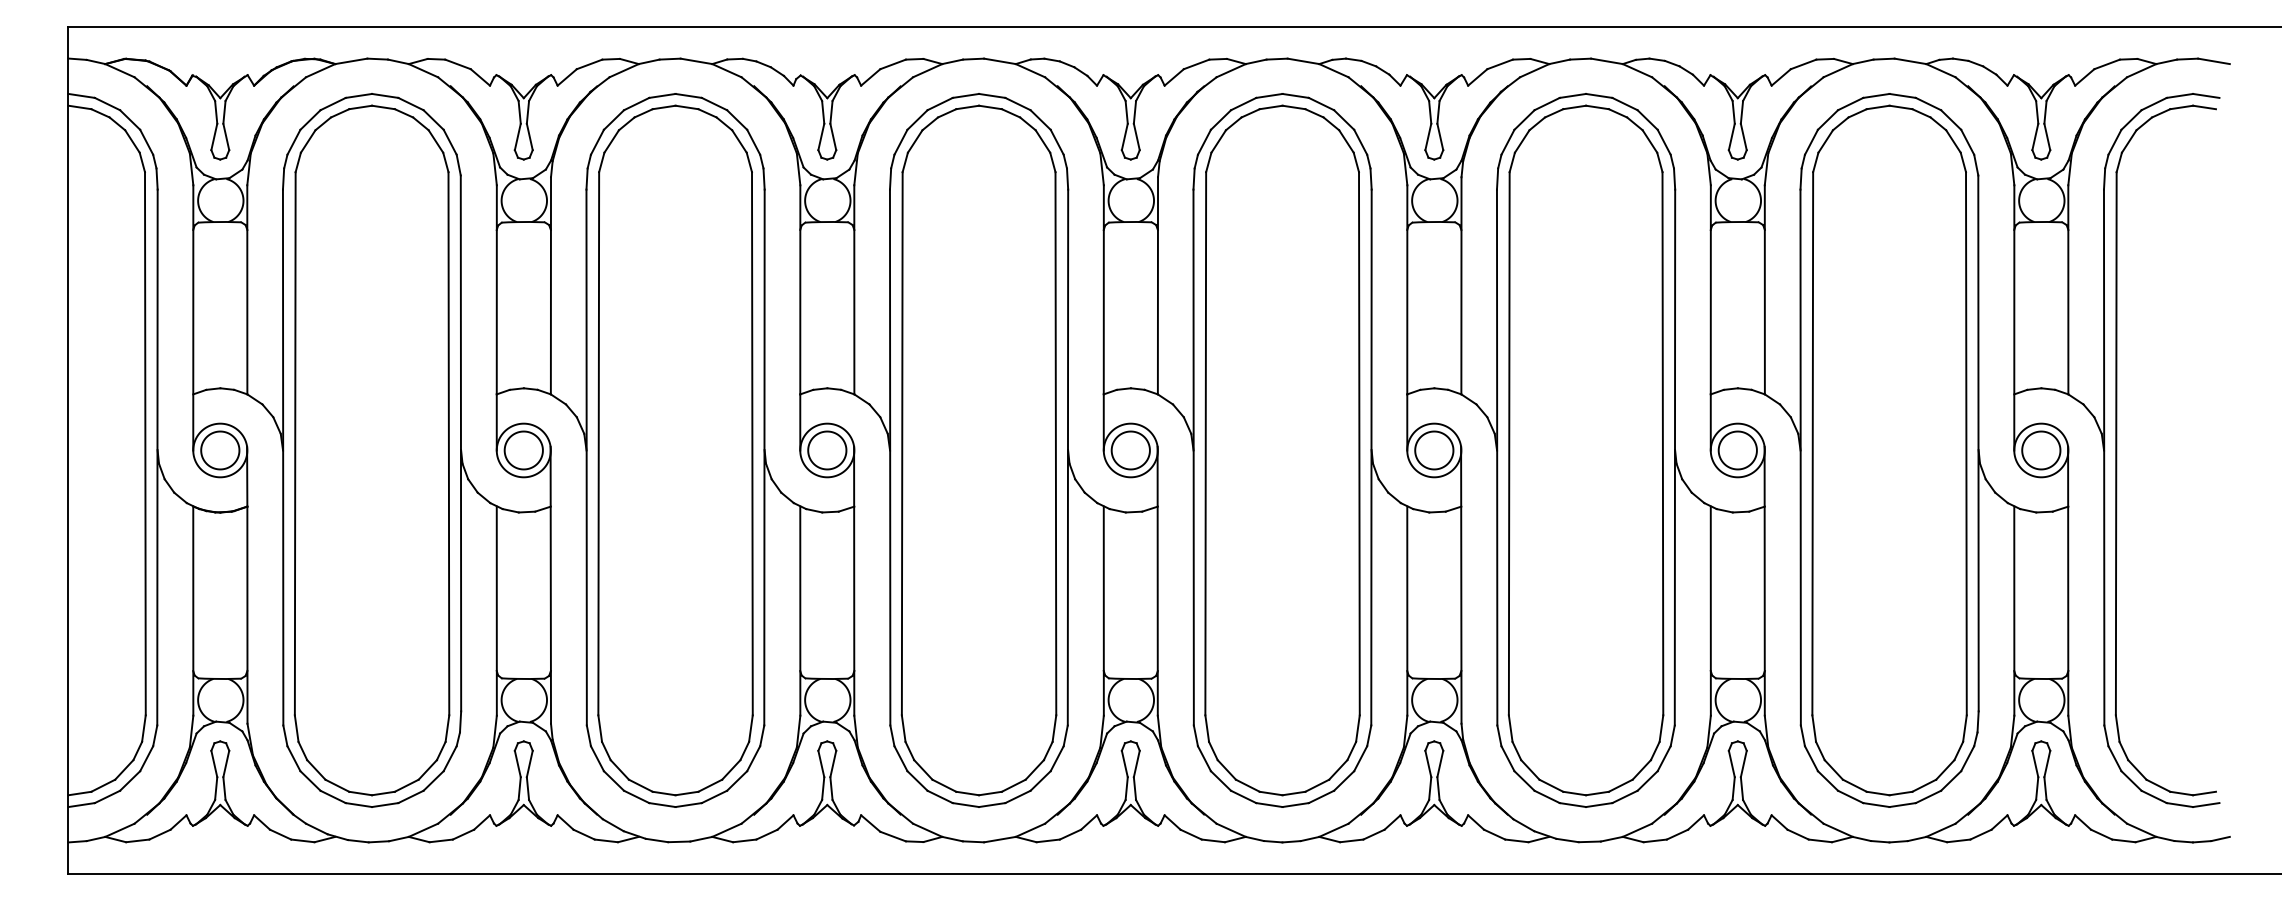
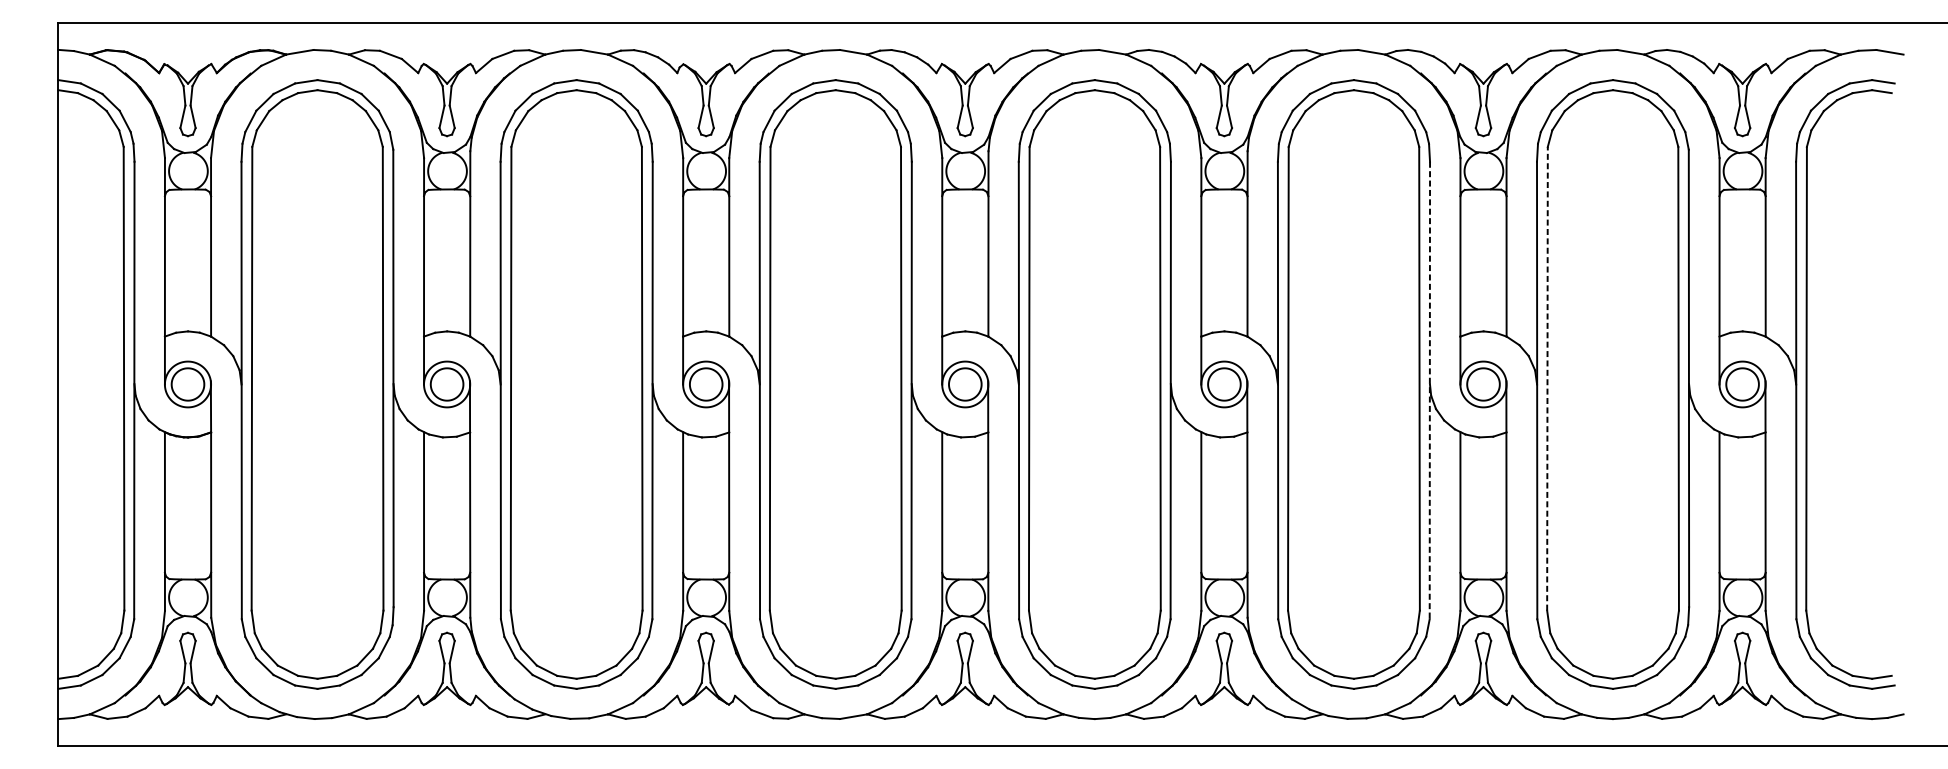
line: (1812, 443) -> (1547, 378), solid -> dashed
line: (1674, 457) -> (1429, 390), solid -> dashed

